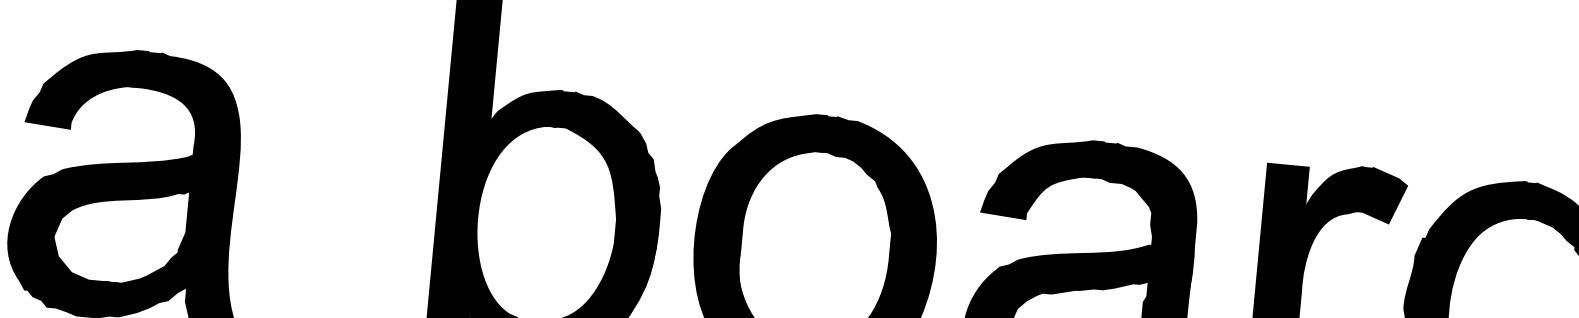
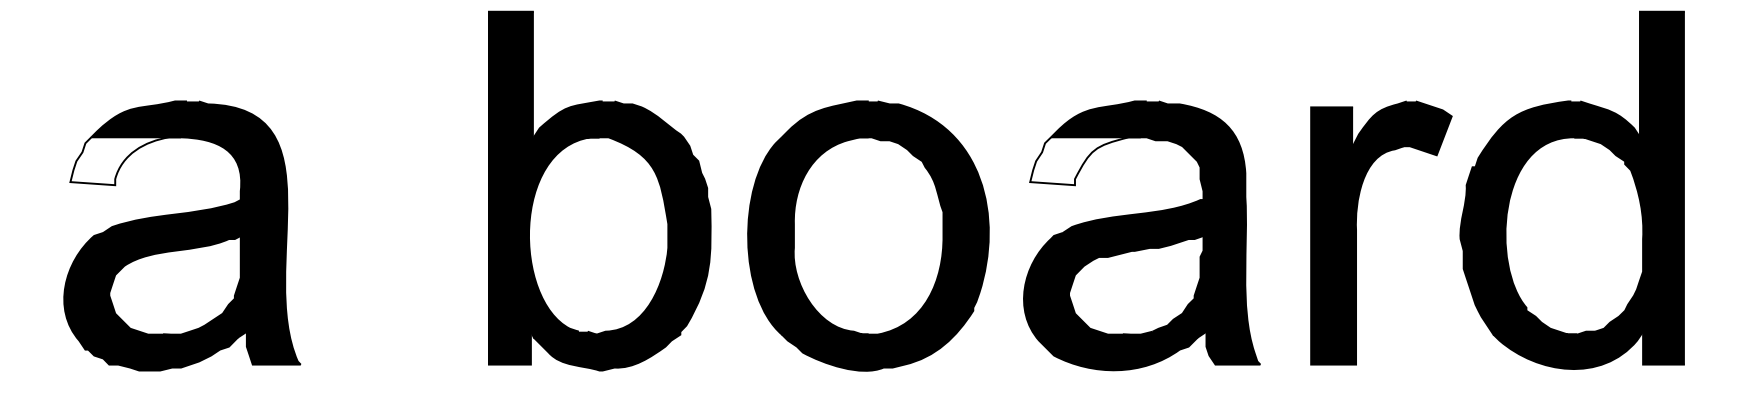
fill: (82, 106) -> (125, 161), removed
fill: (1038, 196) -> (1085, 161), removed

